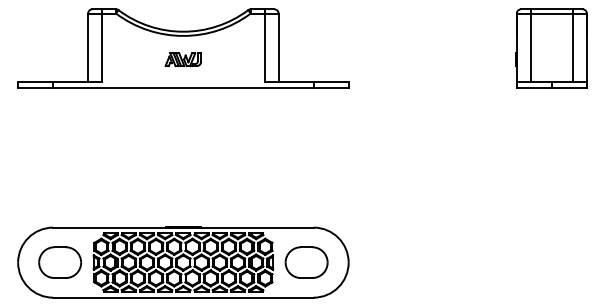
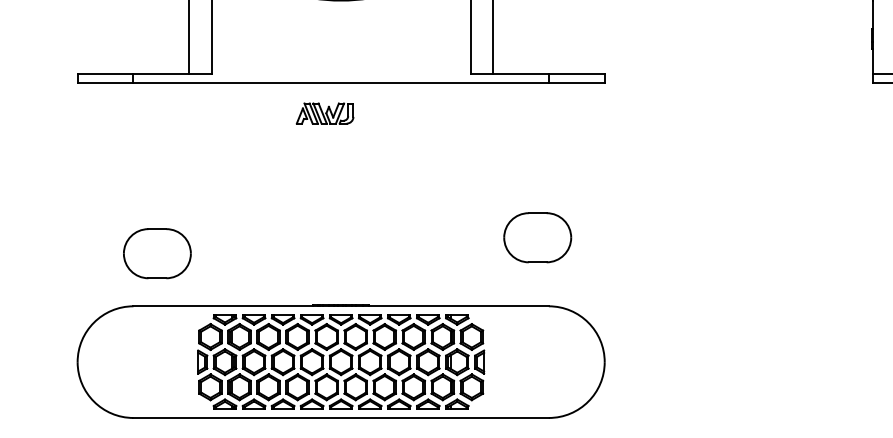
part: (182, 59) -> (323, 113), moved
part: (60, 262) -> (157, 253), moved
part: (306, 262) -> (537, 237), moved

